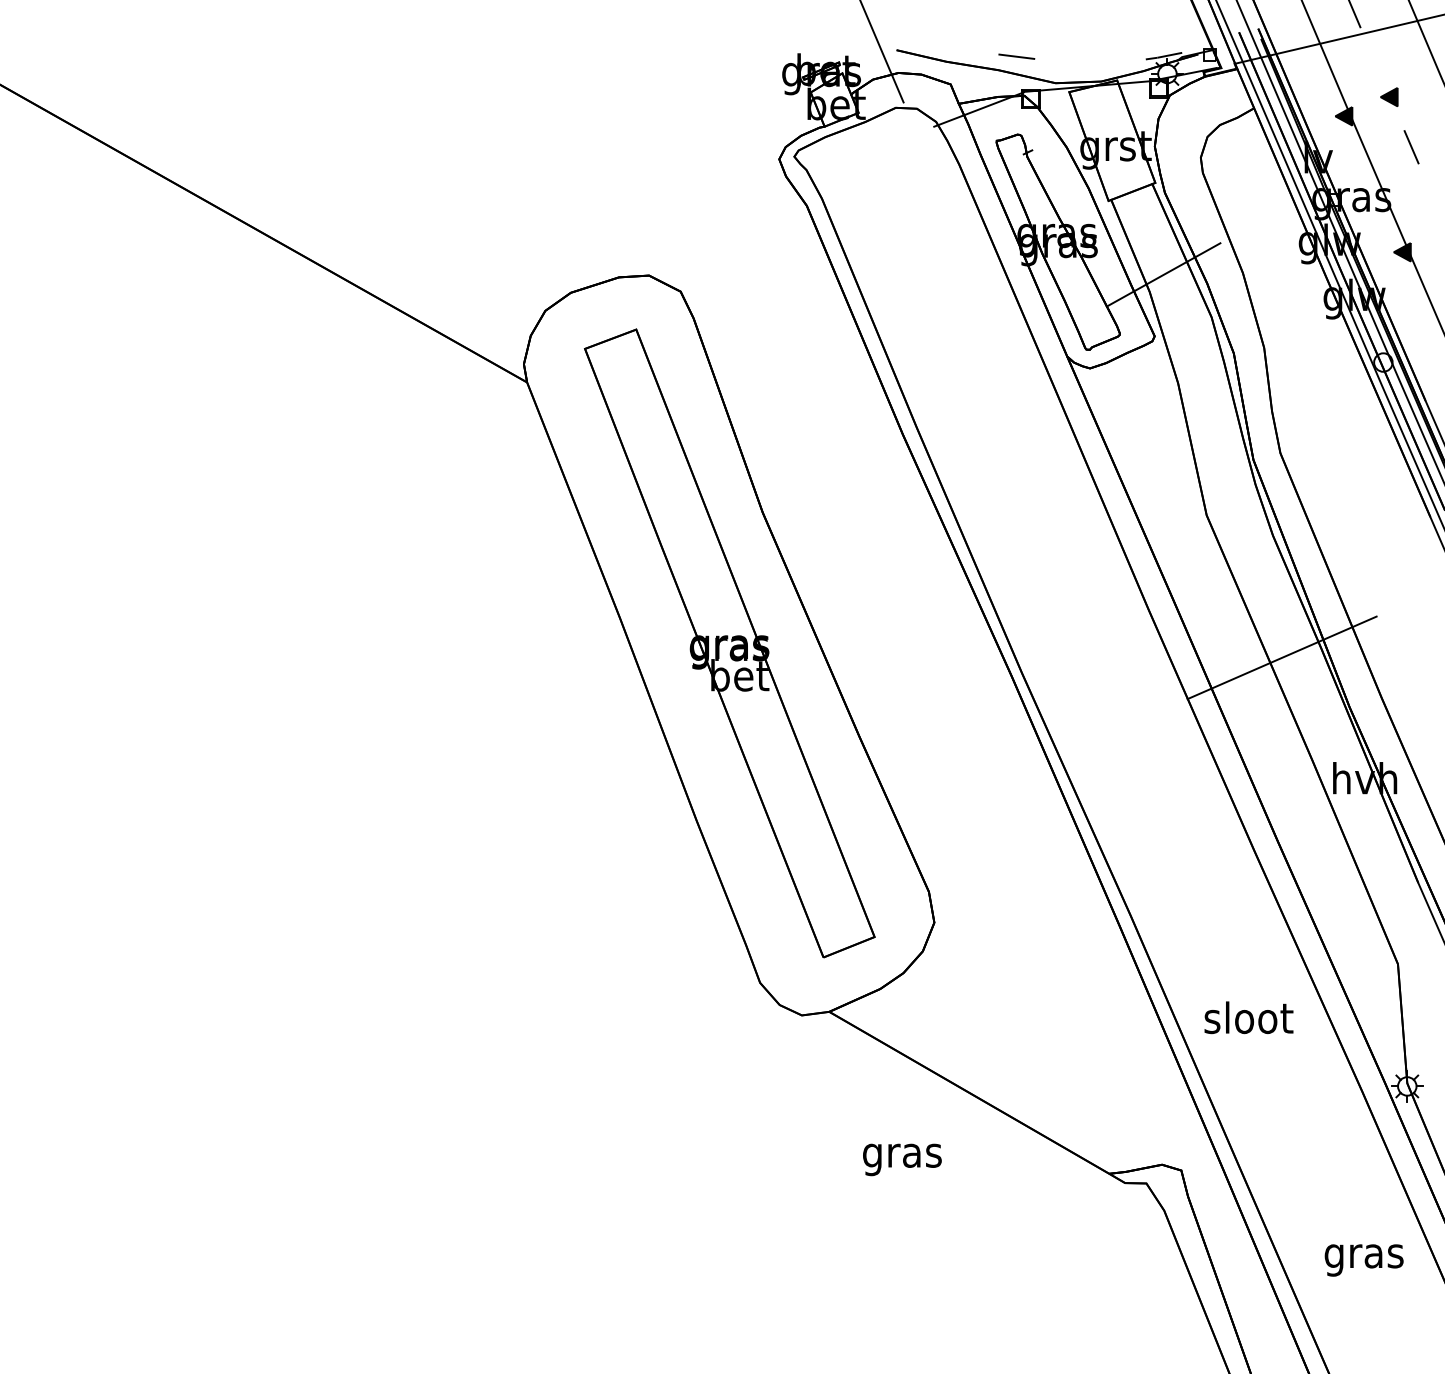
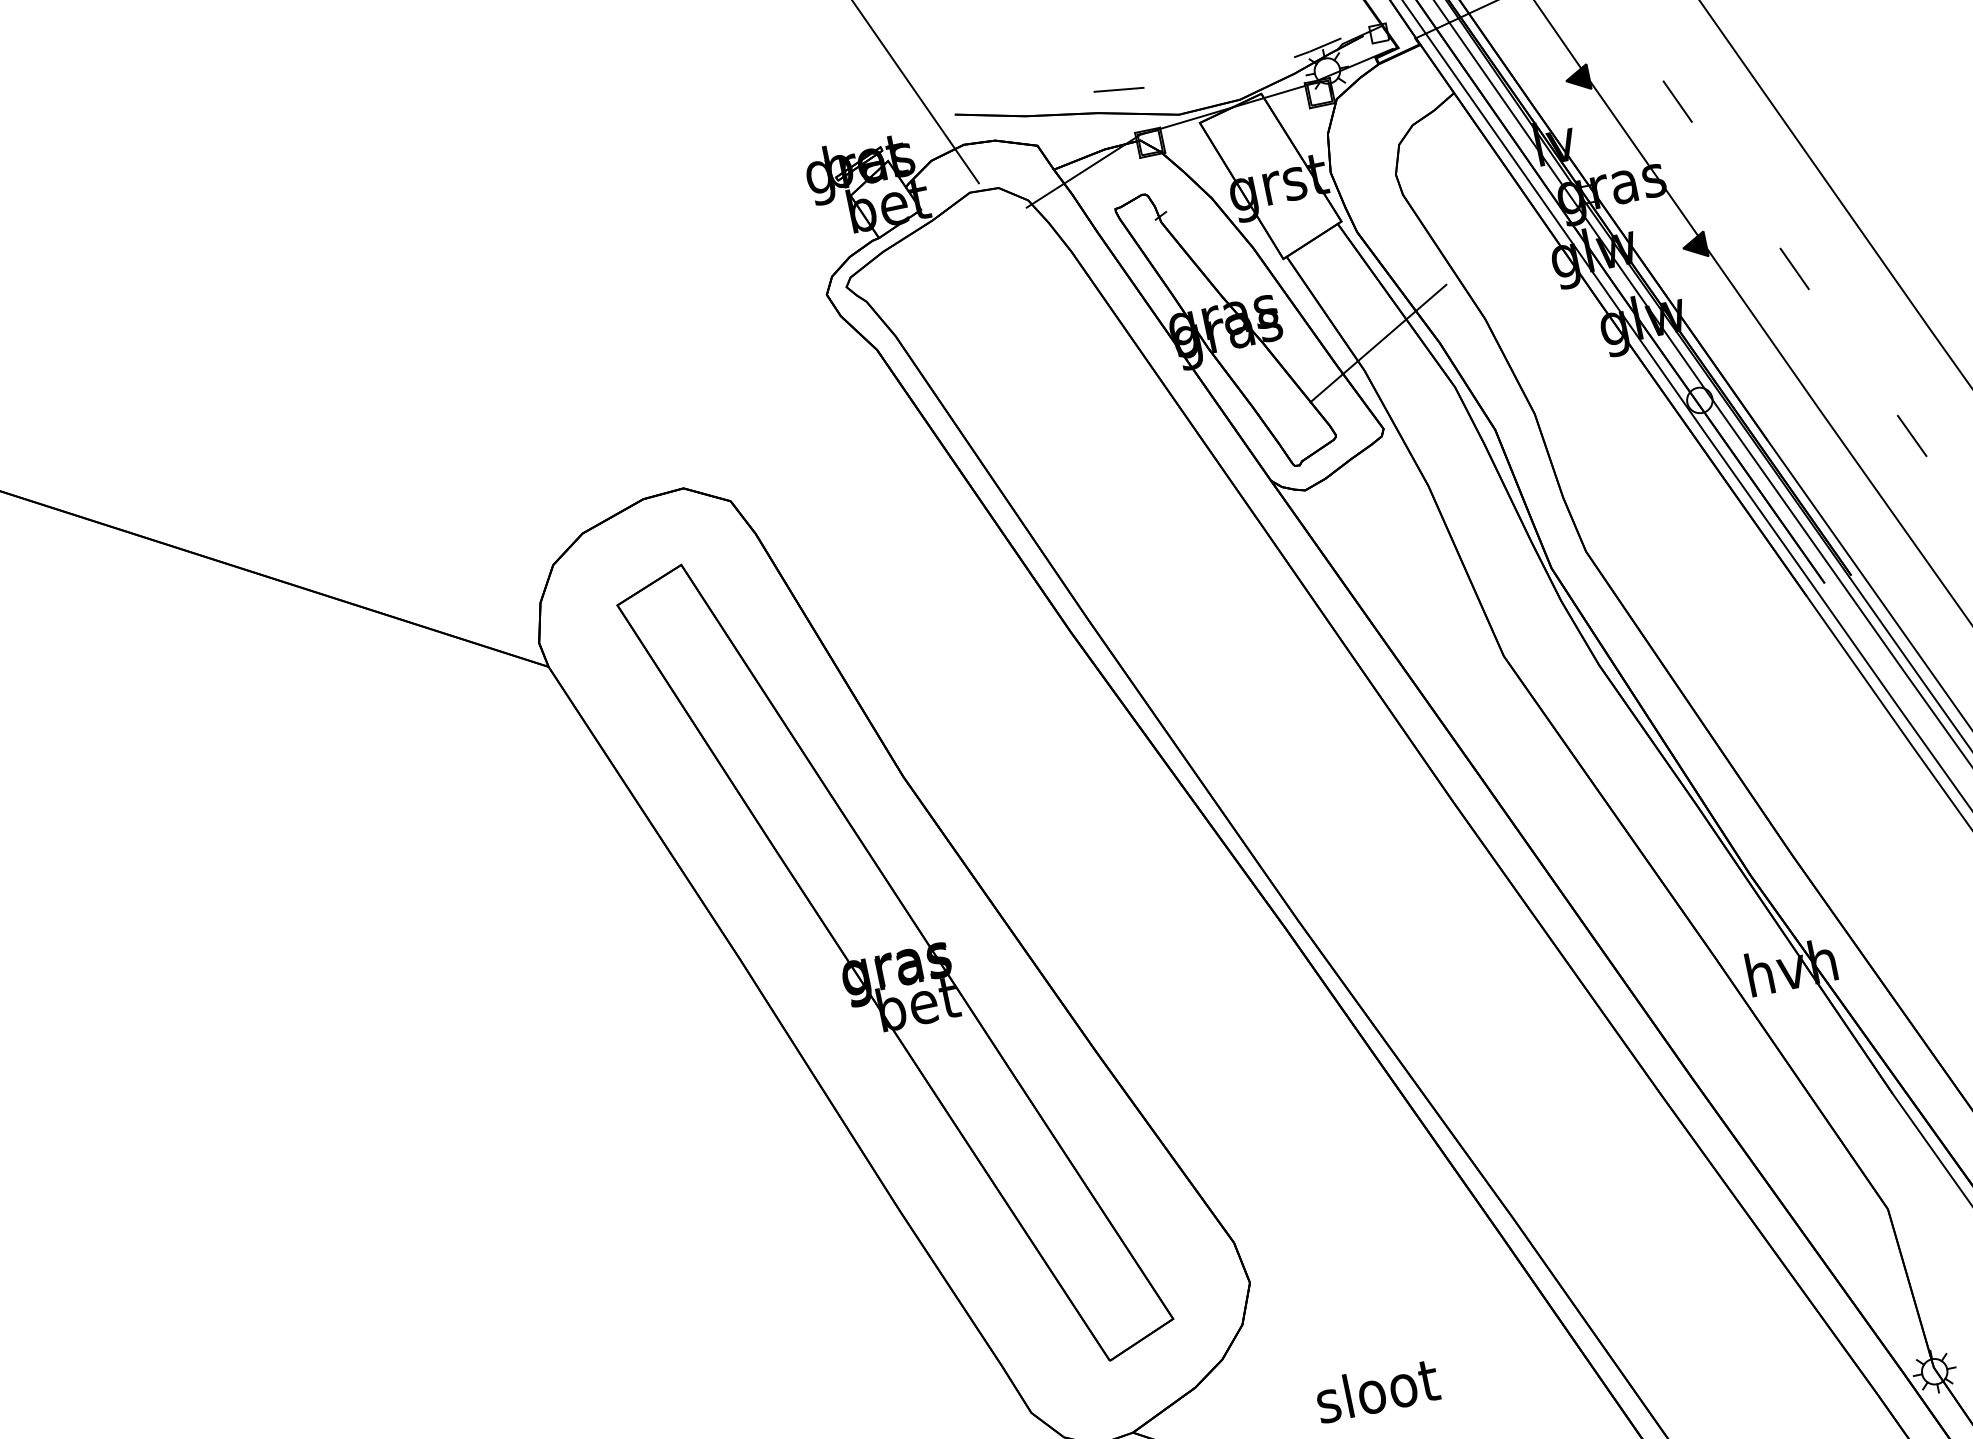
part: (1389, 96) -> (1633, 39), removed
line: (1281, 657) -> (1644, 827), removed
text: (1248, 1017) -> (1376, 1390), moved

